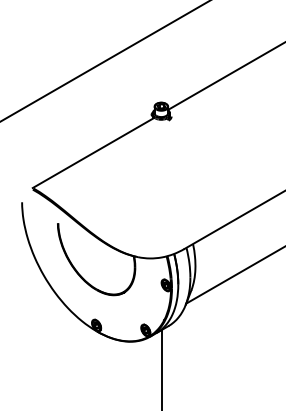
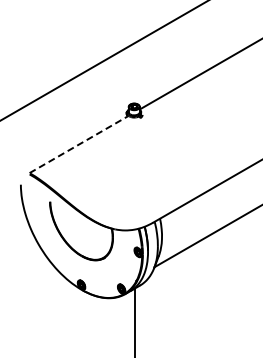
line: (92, 152) -> (78, 144), solid -> dashed

